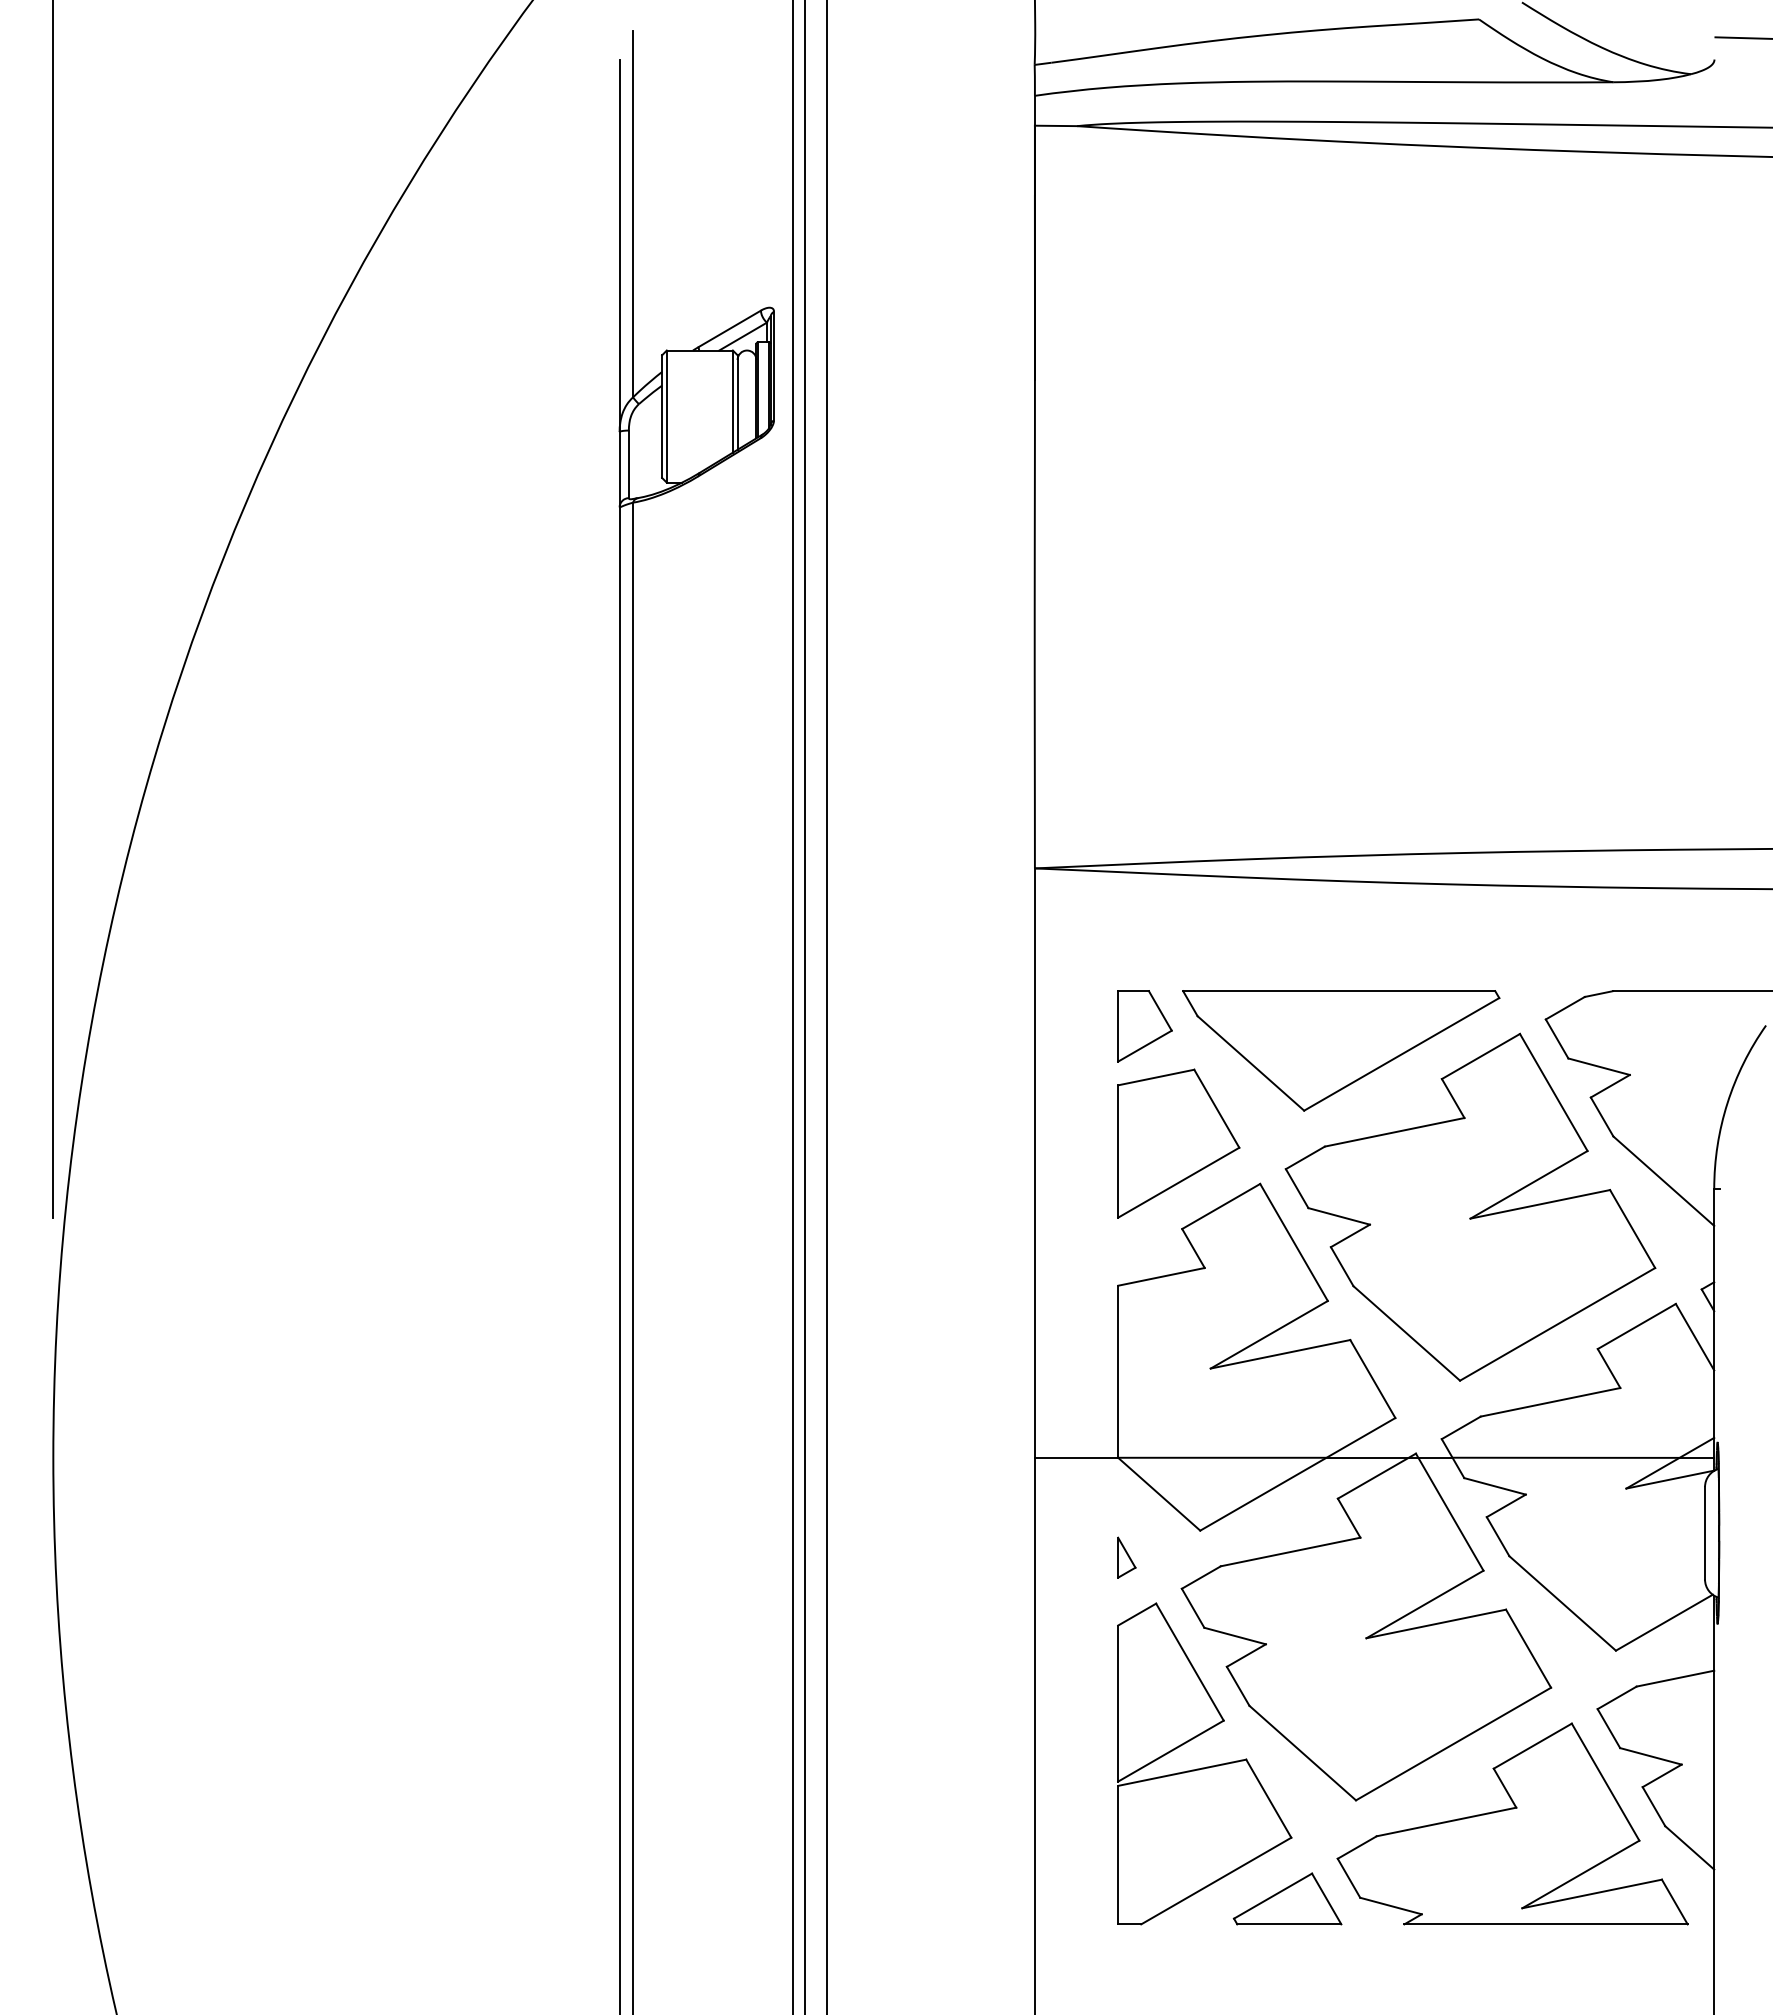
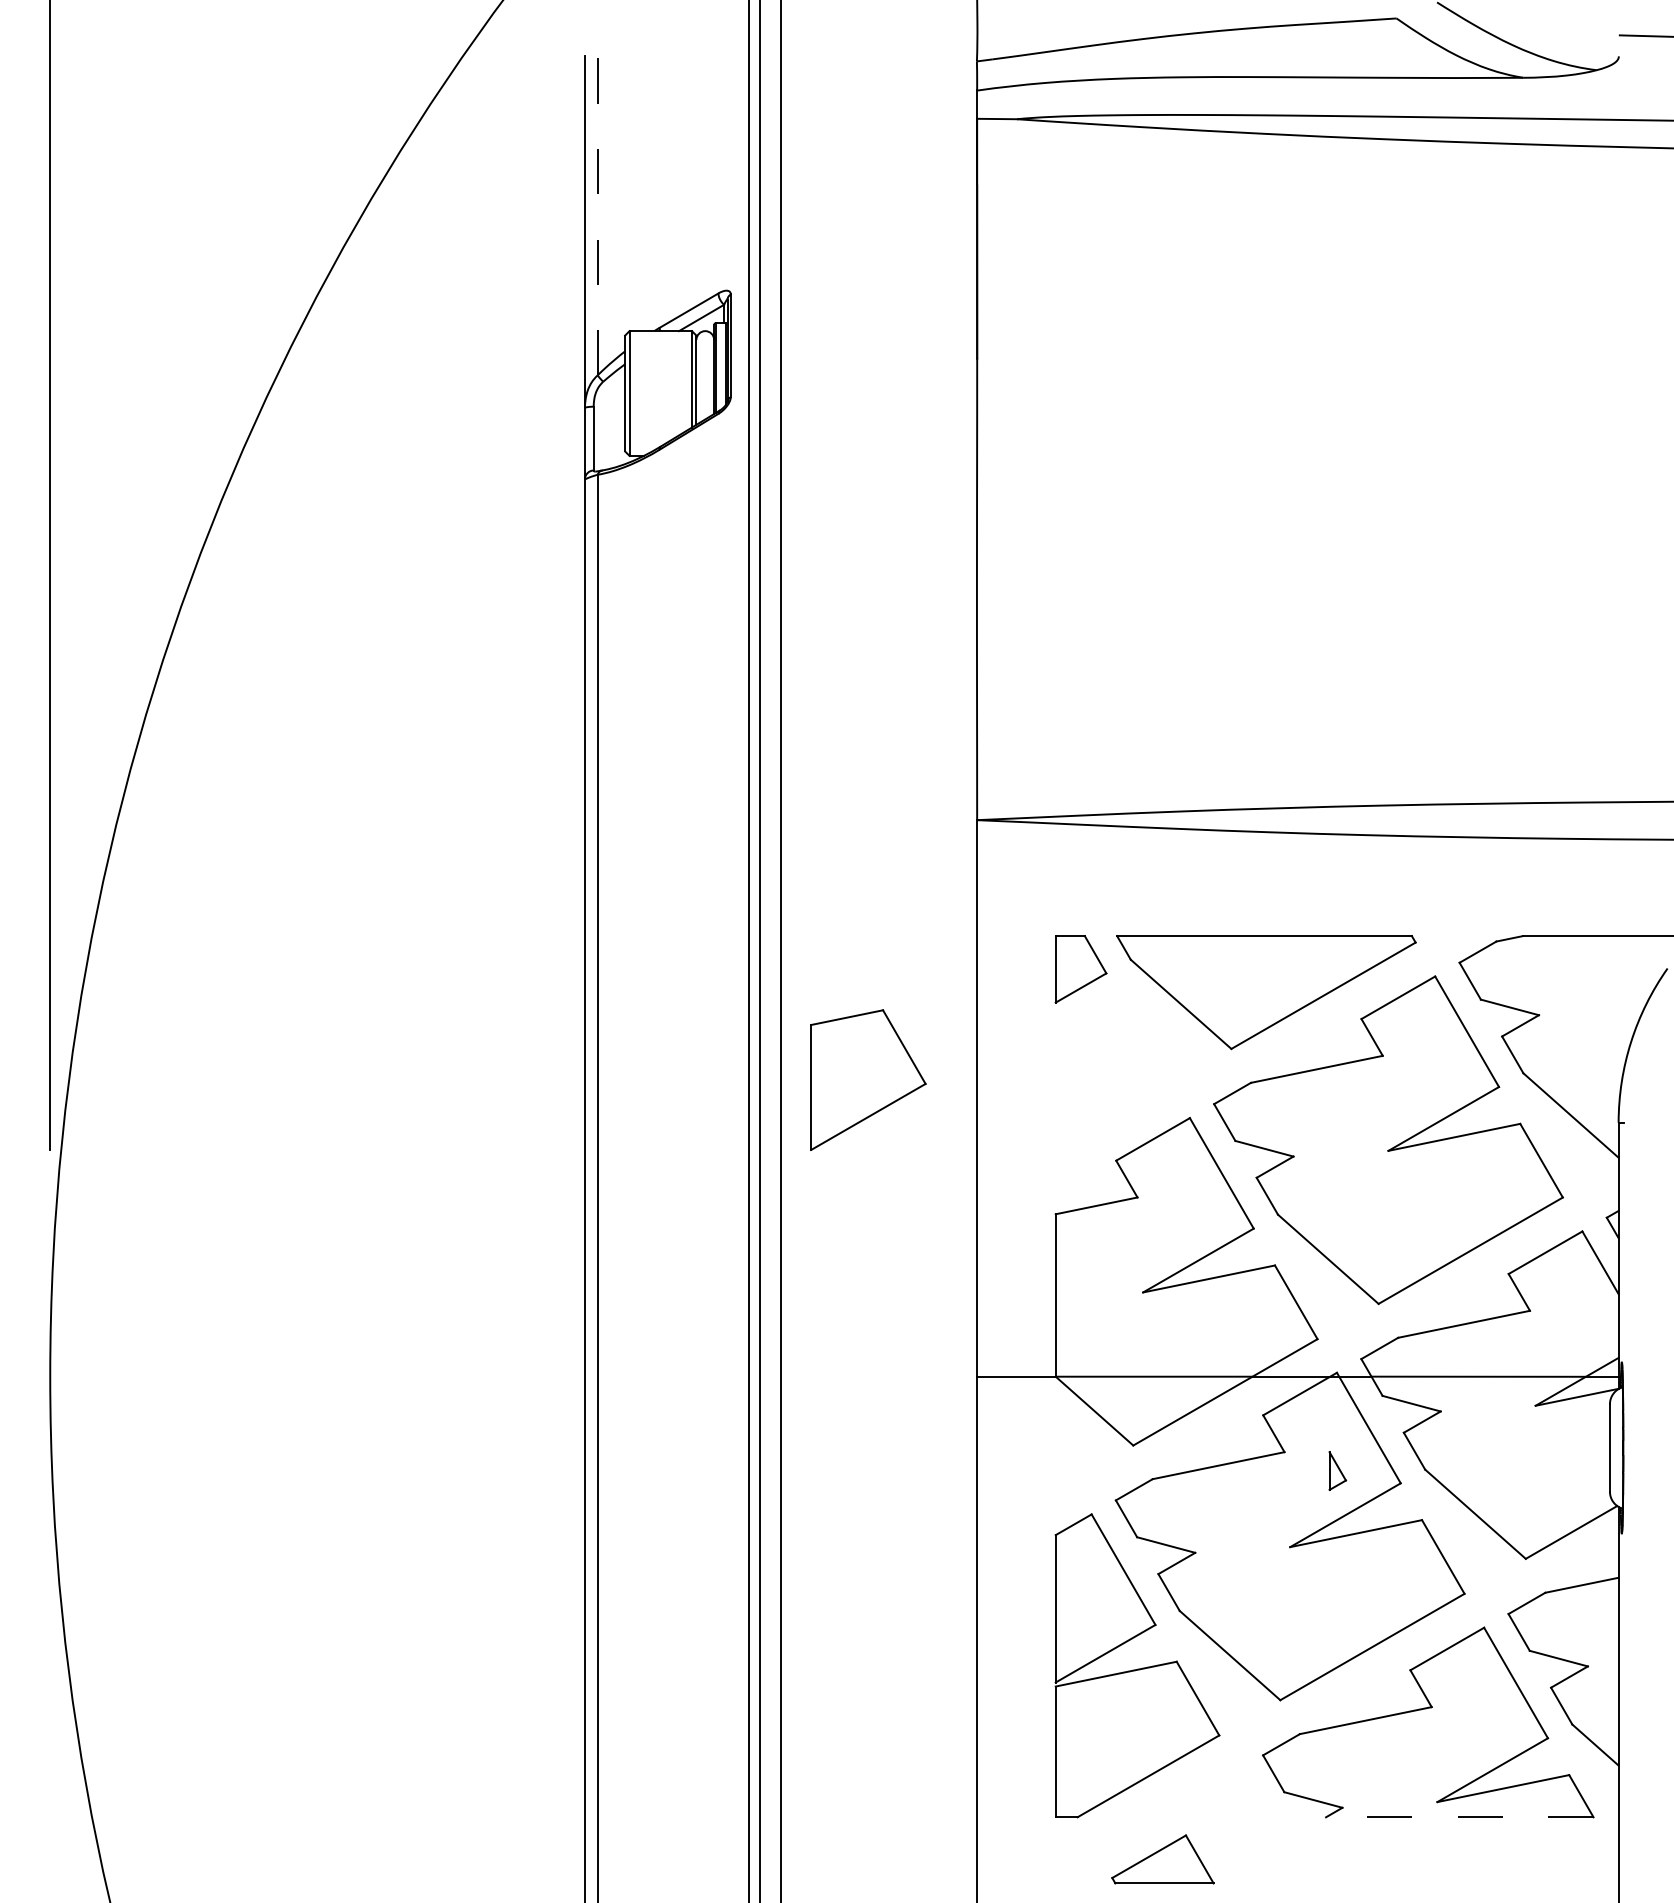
line: (633, 213) -> (598, 201), solid -> dashed
part: (1178, 1143) -> (868, 1079), moved
part: (1126, 1557) -> (1337, 1470), moved
part: (1287, 1898) -> (1162, 1858), moved
line: (1546, 1924) -> (1460, 1817), solid -> dashed

